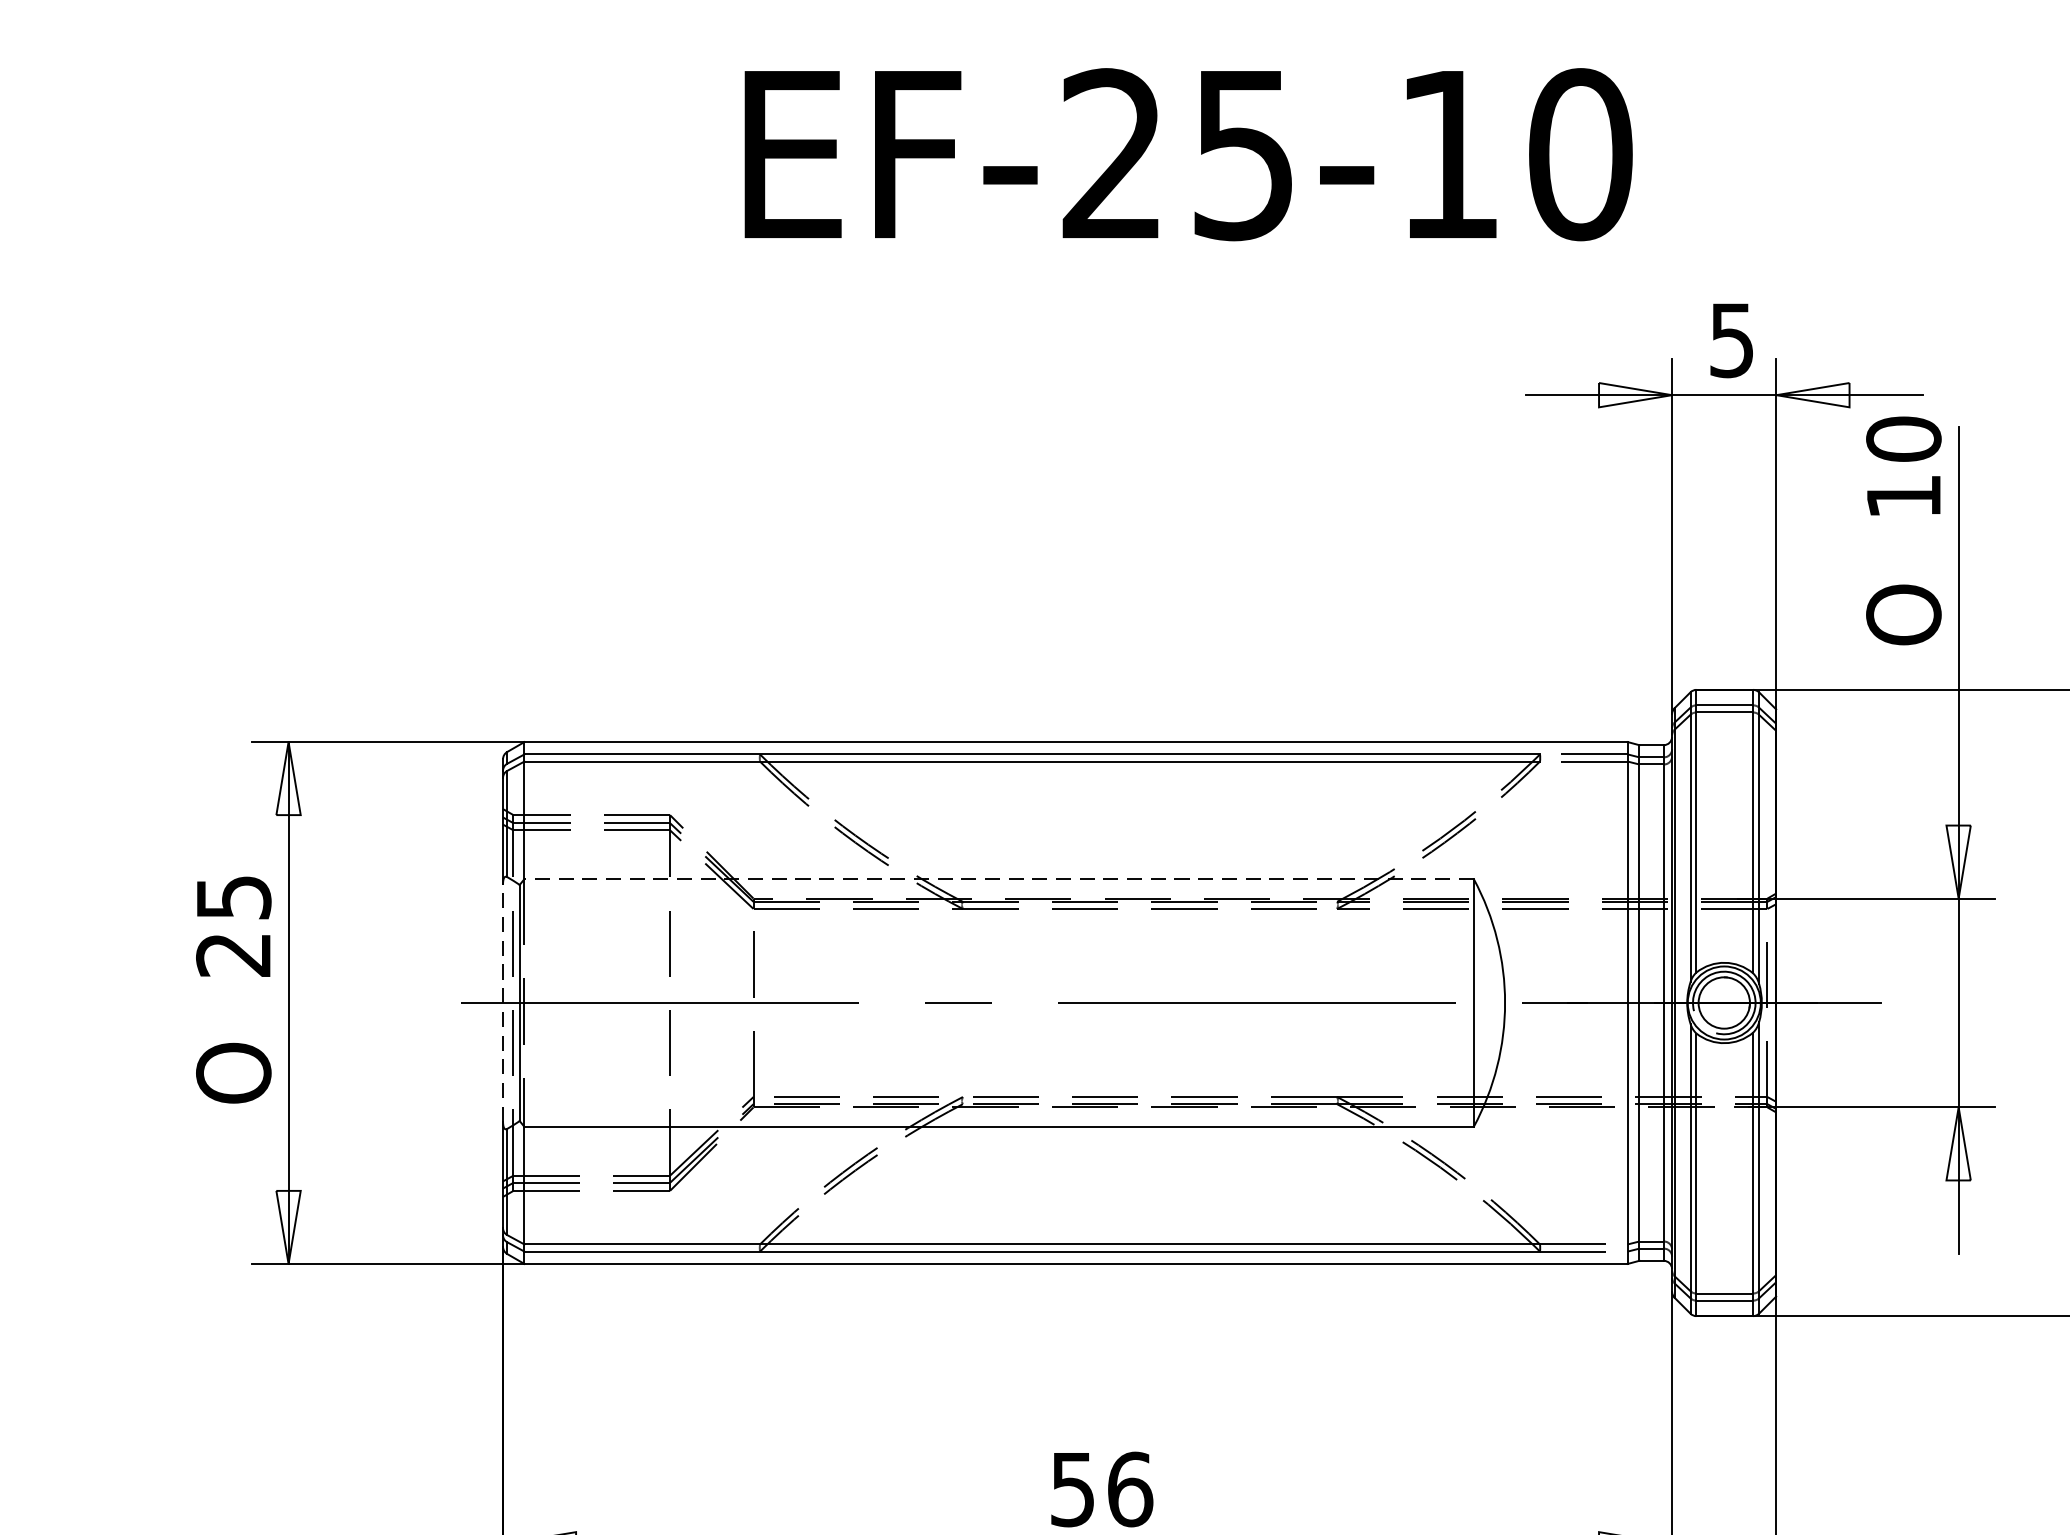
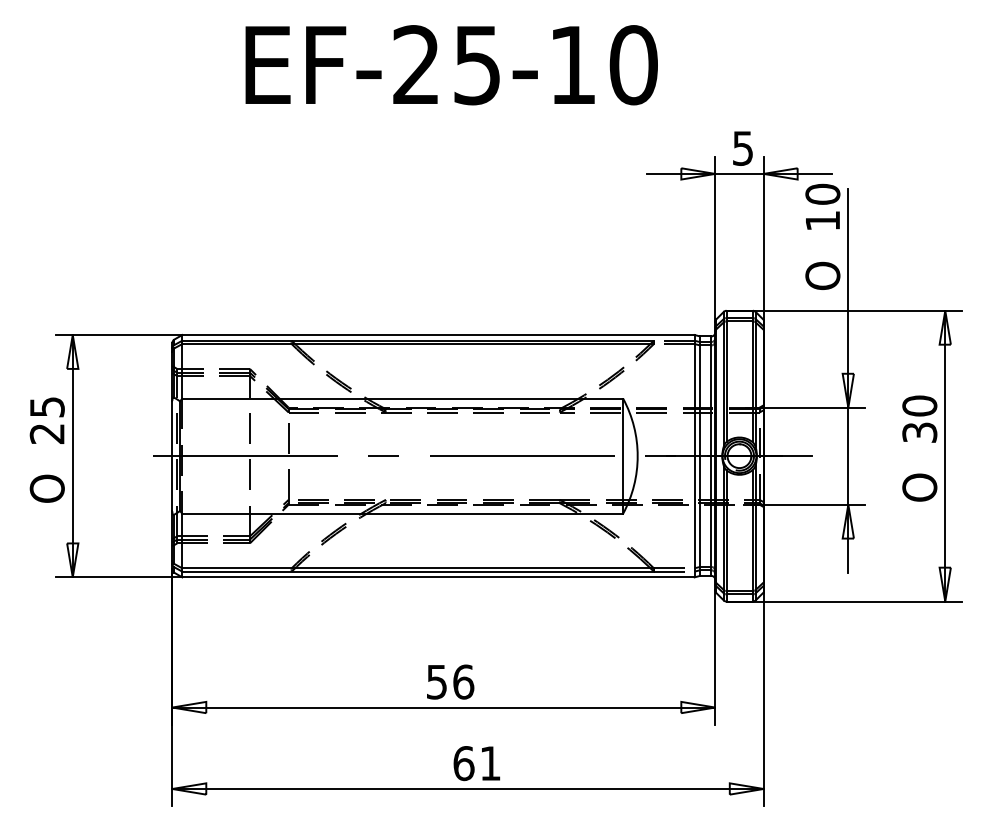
text: (1188, 155) -> (451, 65), moved
line: (998, 878) -> (402, 398), dashed -> solid
line: (503, 1001) -> (172, 455), dashed -> solid

